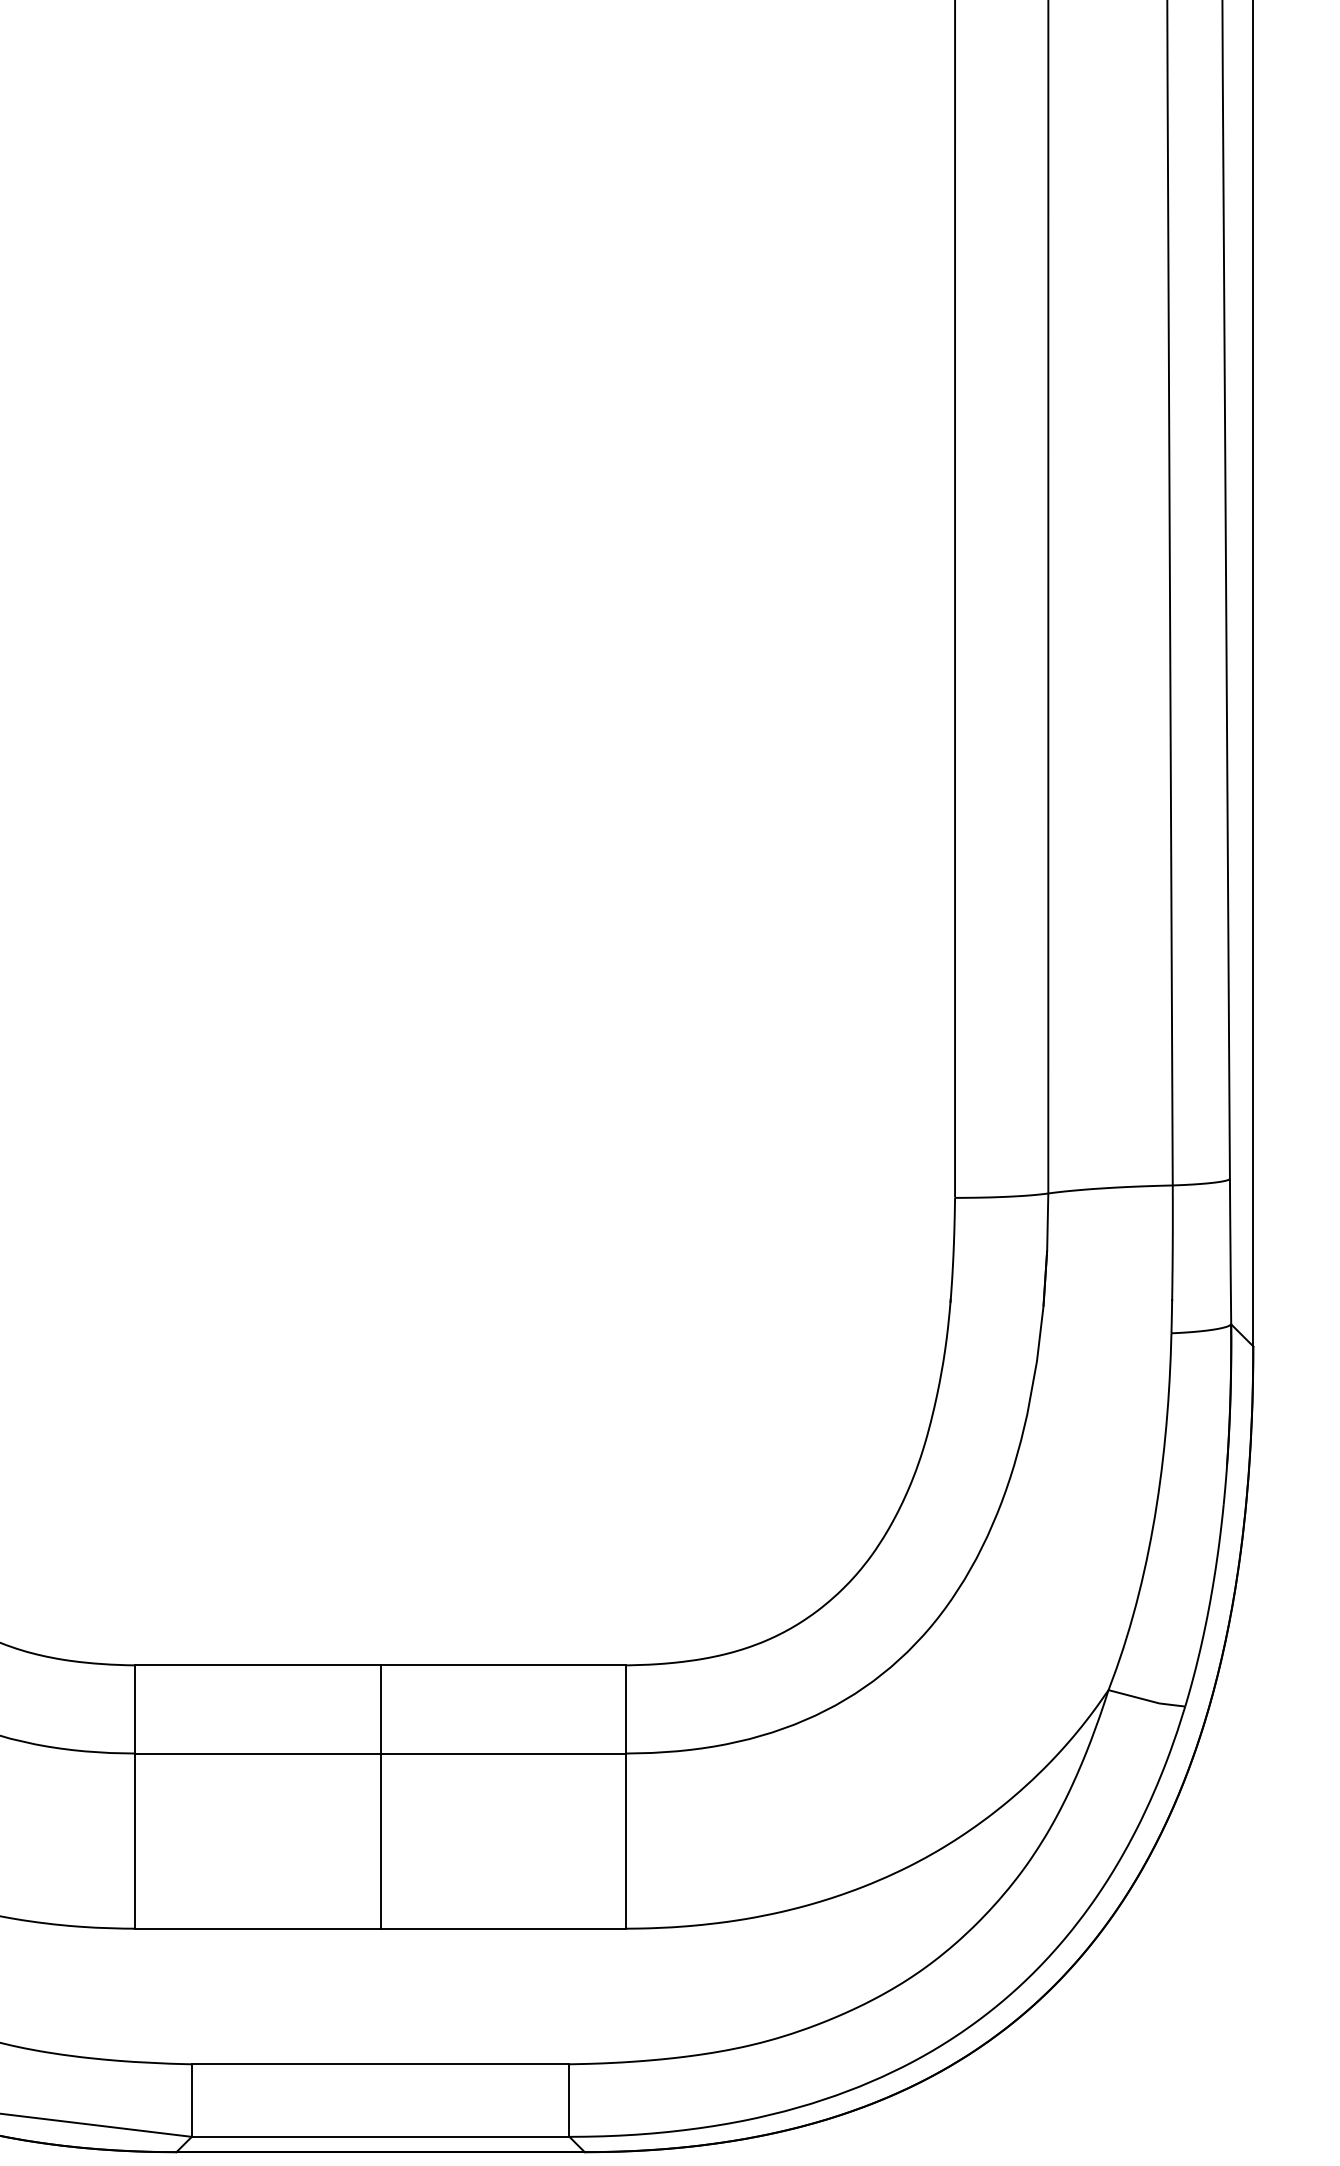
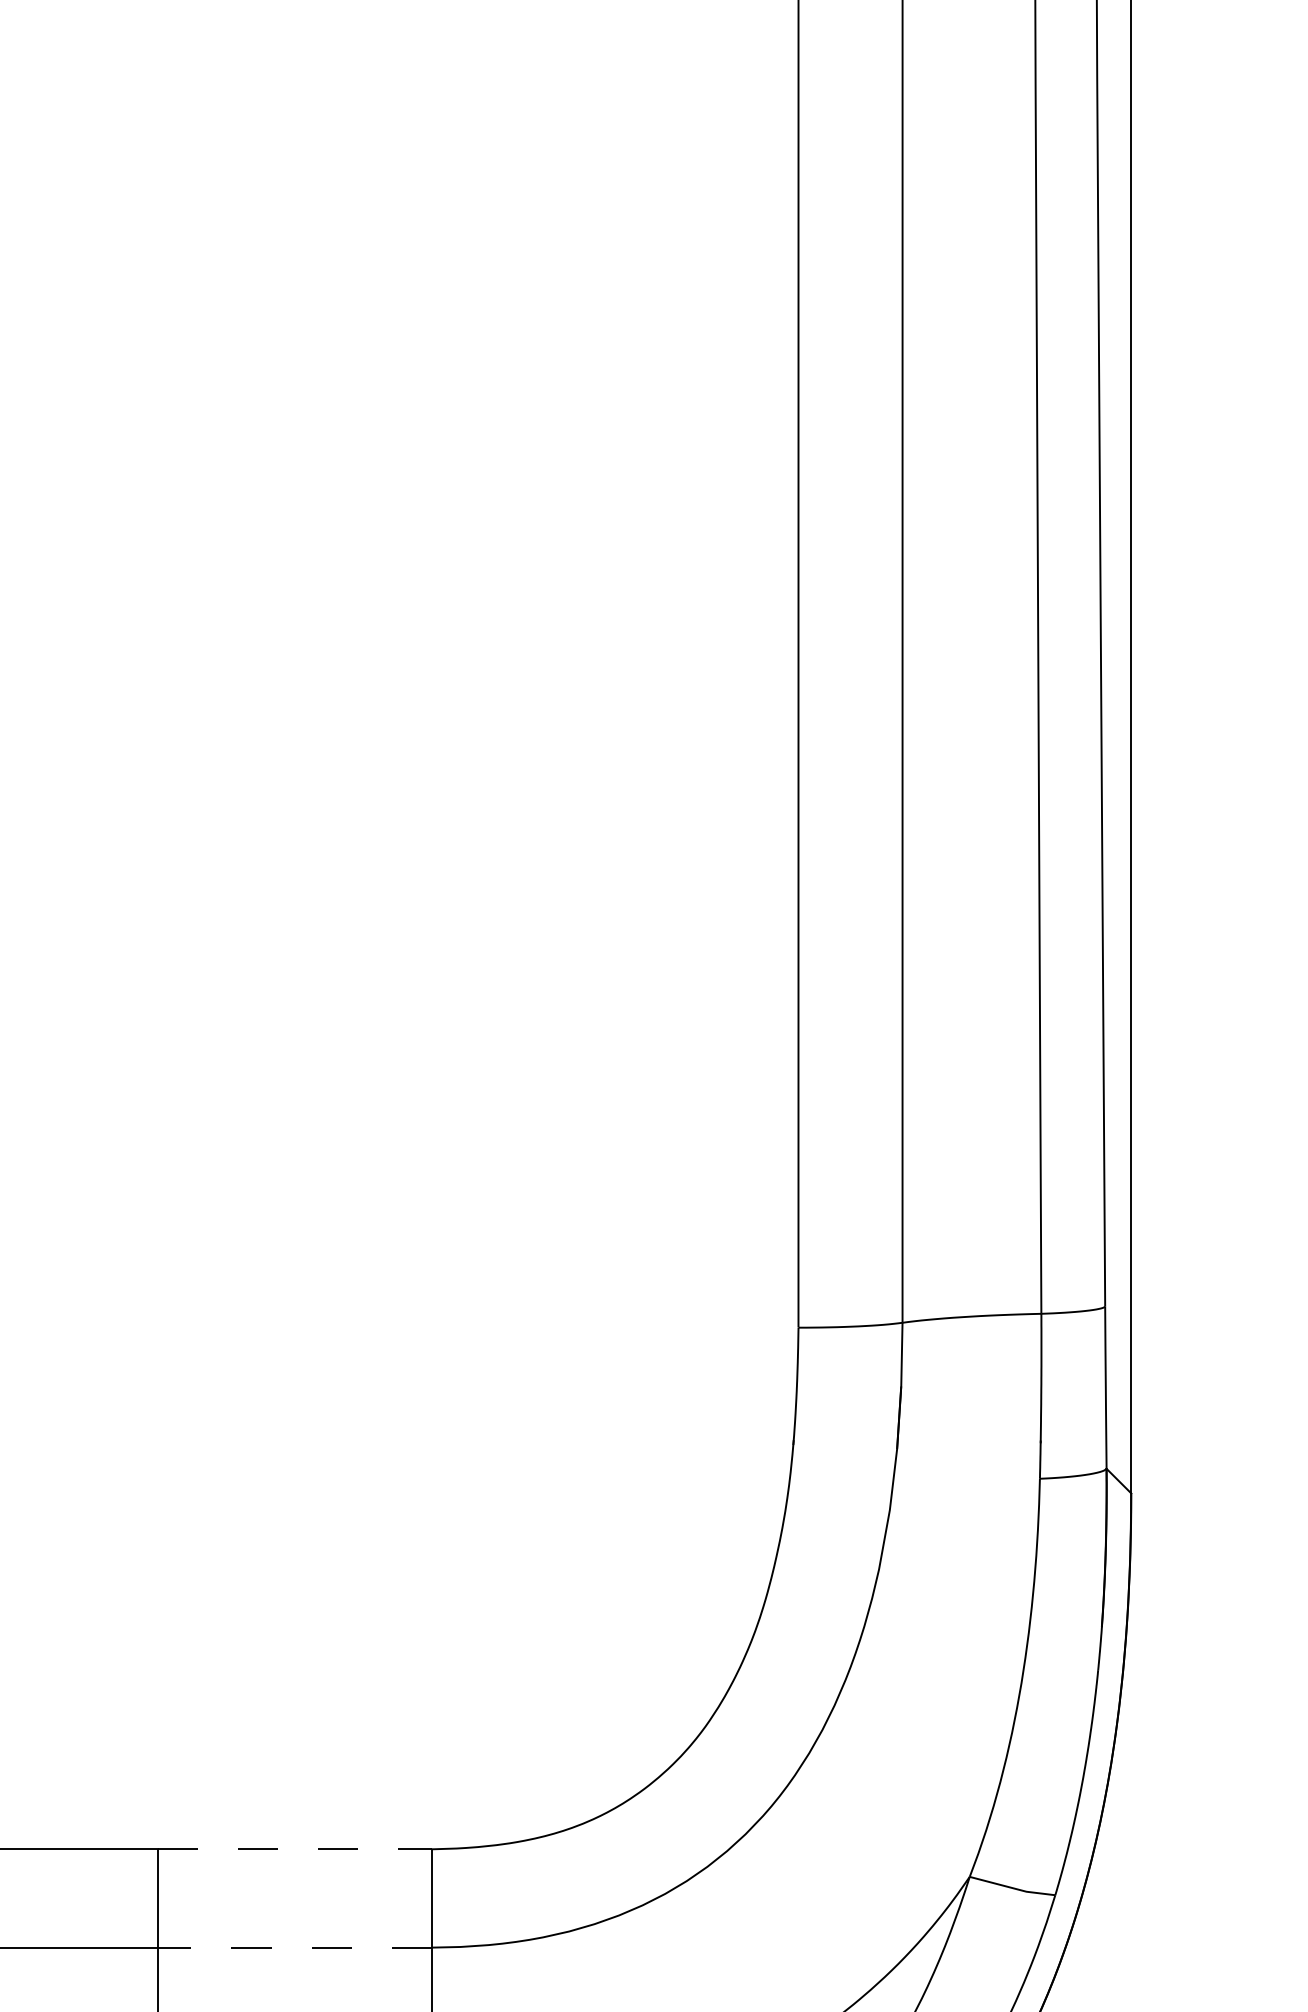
line: (503, 1665) -> (294, 1849), solid -> dashed
line: (503, 1753) -> (294, 1947), solid -> dashed

